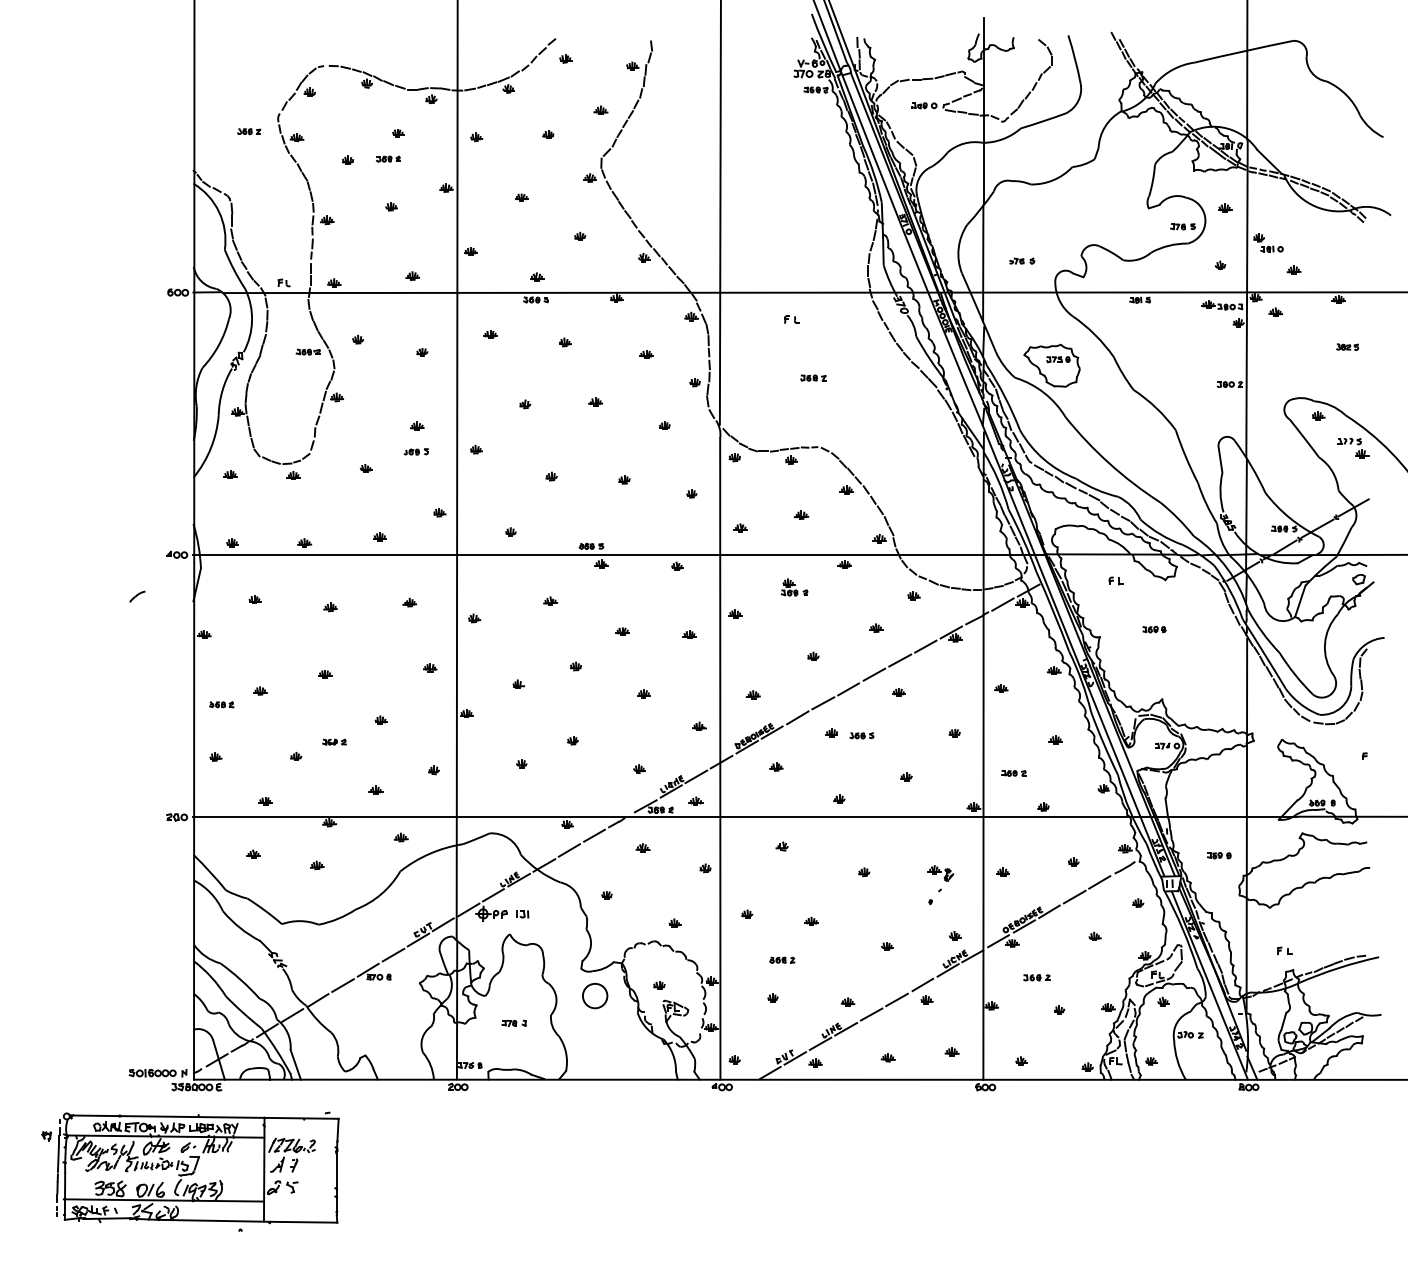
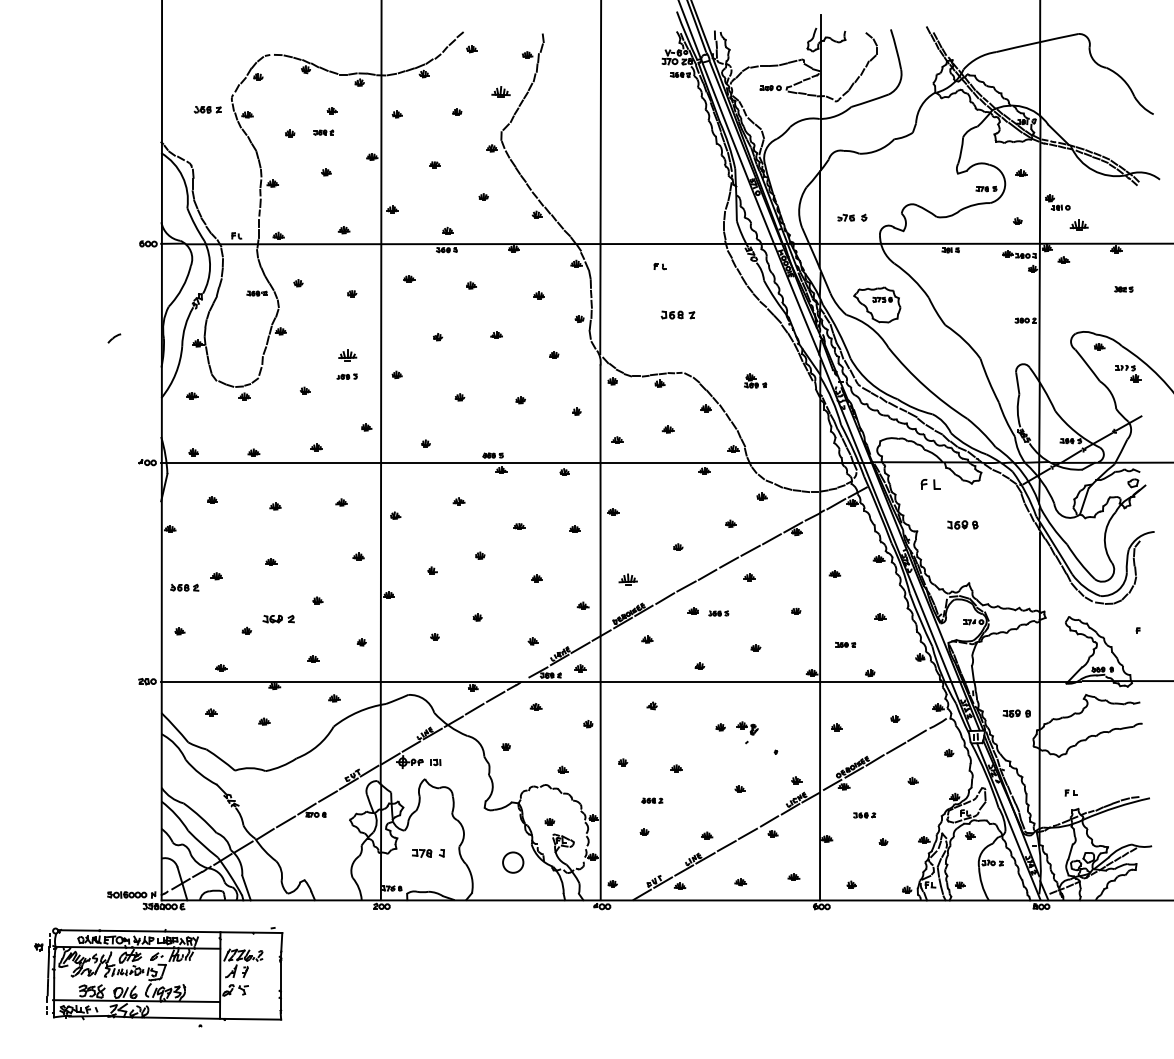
part: (600, 109) -> (500, 91), size x1.6
part: (248, 131) -> (207, 109), size x1.4
part: (1022, 260) -> (852, 217), size x1.4
part: (1293, 269) -> (1078, 224), size x1.6
part: (813, 378) -> (678, 315), size x1.6
part: (416, 426) -> (347, 355), size x1.6
part: (1115, 581) -> (930, 484), size x1.6
part: (794, 587) -> (755, 380), moved
part: (137, 596) -> (114, 338), moved
part: (1154, 629) -> (962, 524), size x1.6
part: (752, 694) -> (627, 579), size x1.6
part: (221, 704) -> (184, 587), size x1.4
part: (334, 741) -> (278, 618), size x1.6
part: (1218, 855) -> (1016, 713), size x1.4
part: (940, 878) -> (747, 732), moved
circle: (595, 995) -> (513, 862), moved
part: (513, 1023) -> (428, 853), size x1.6

